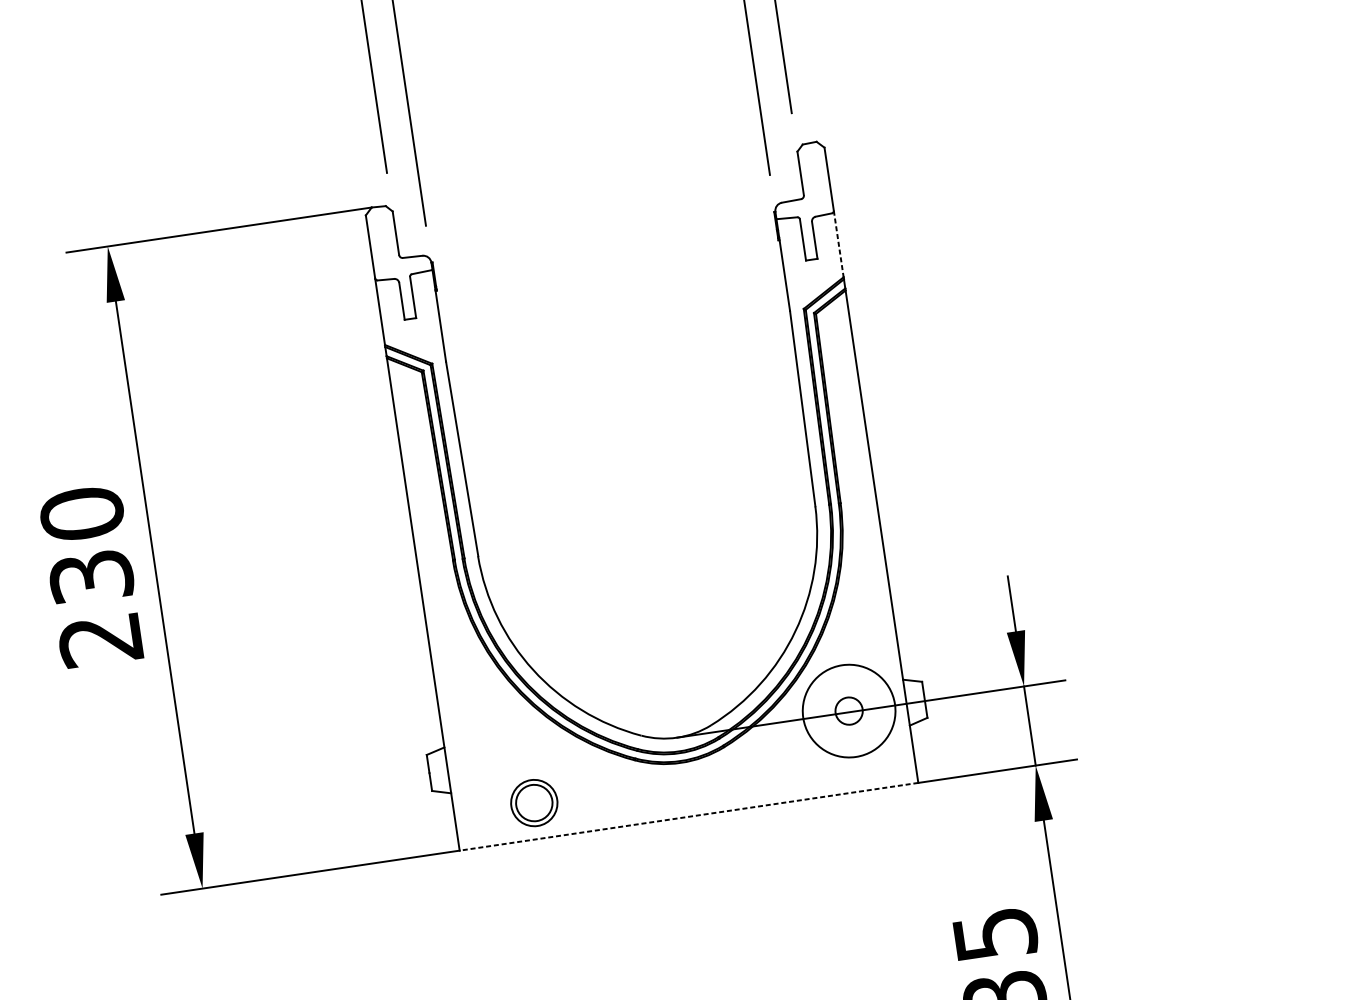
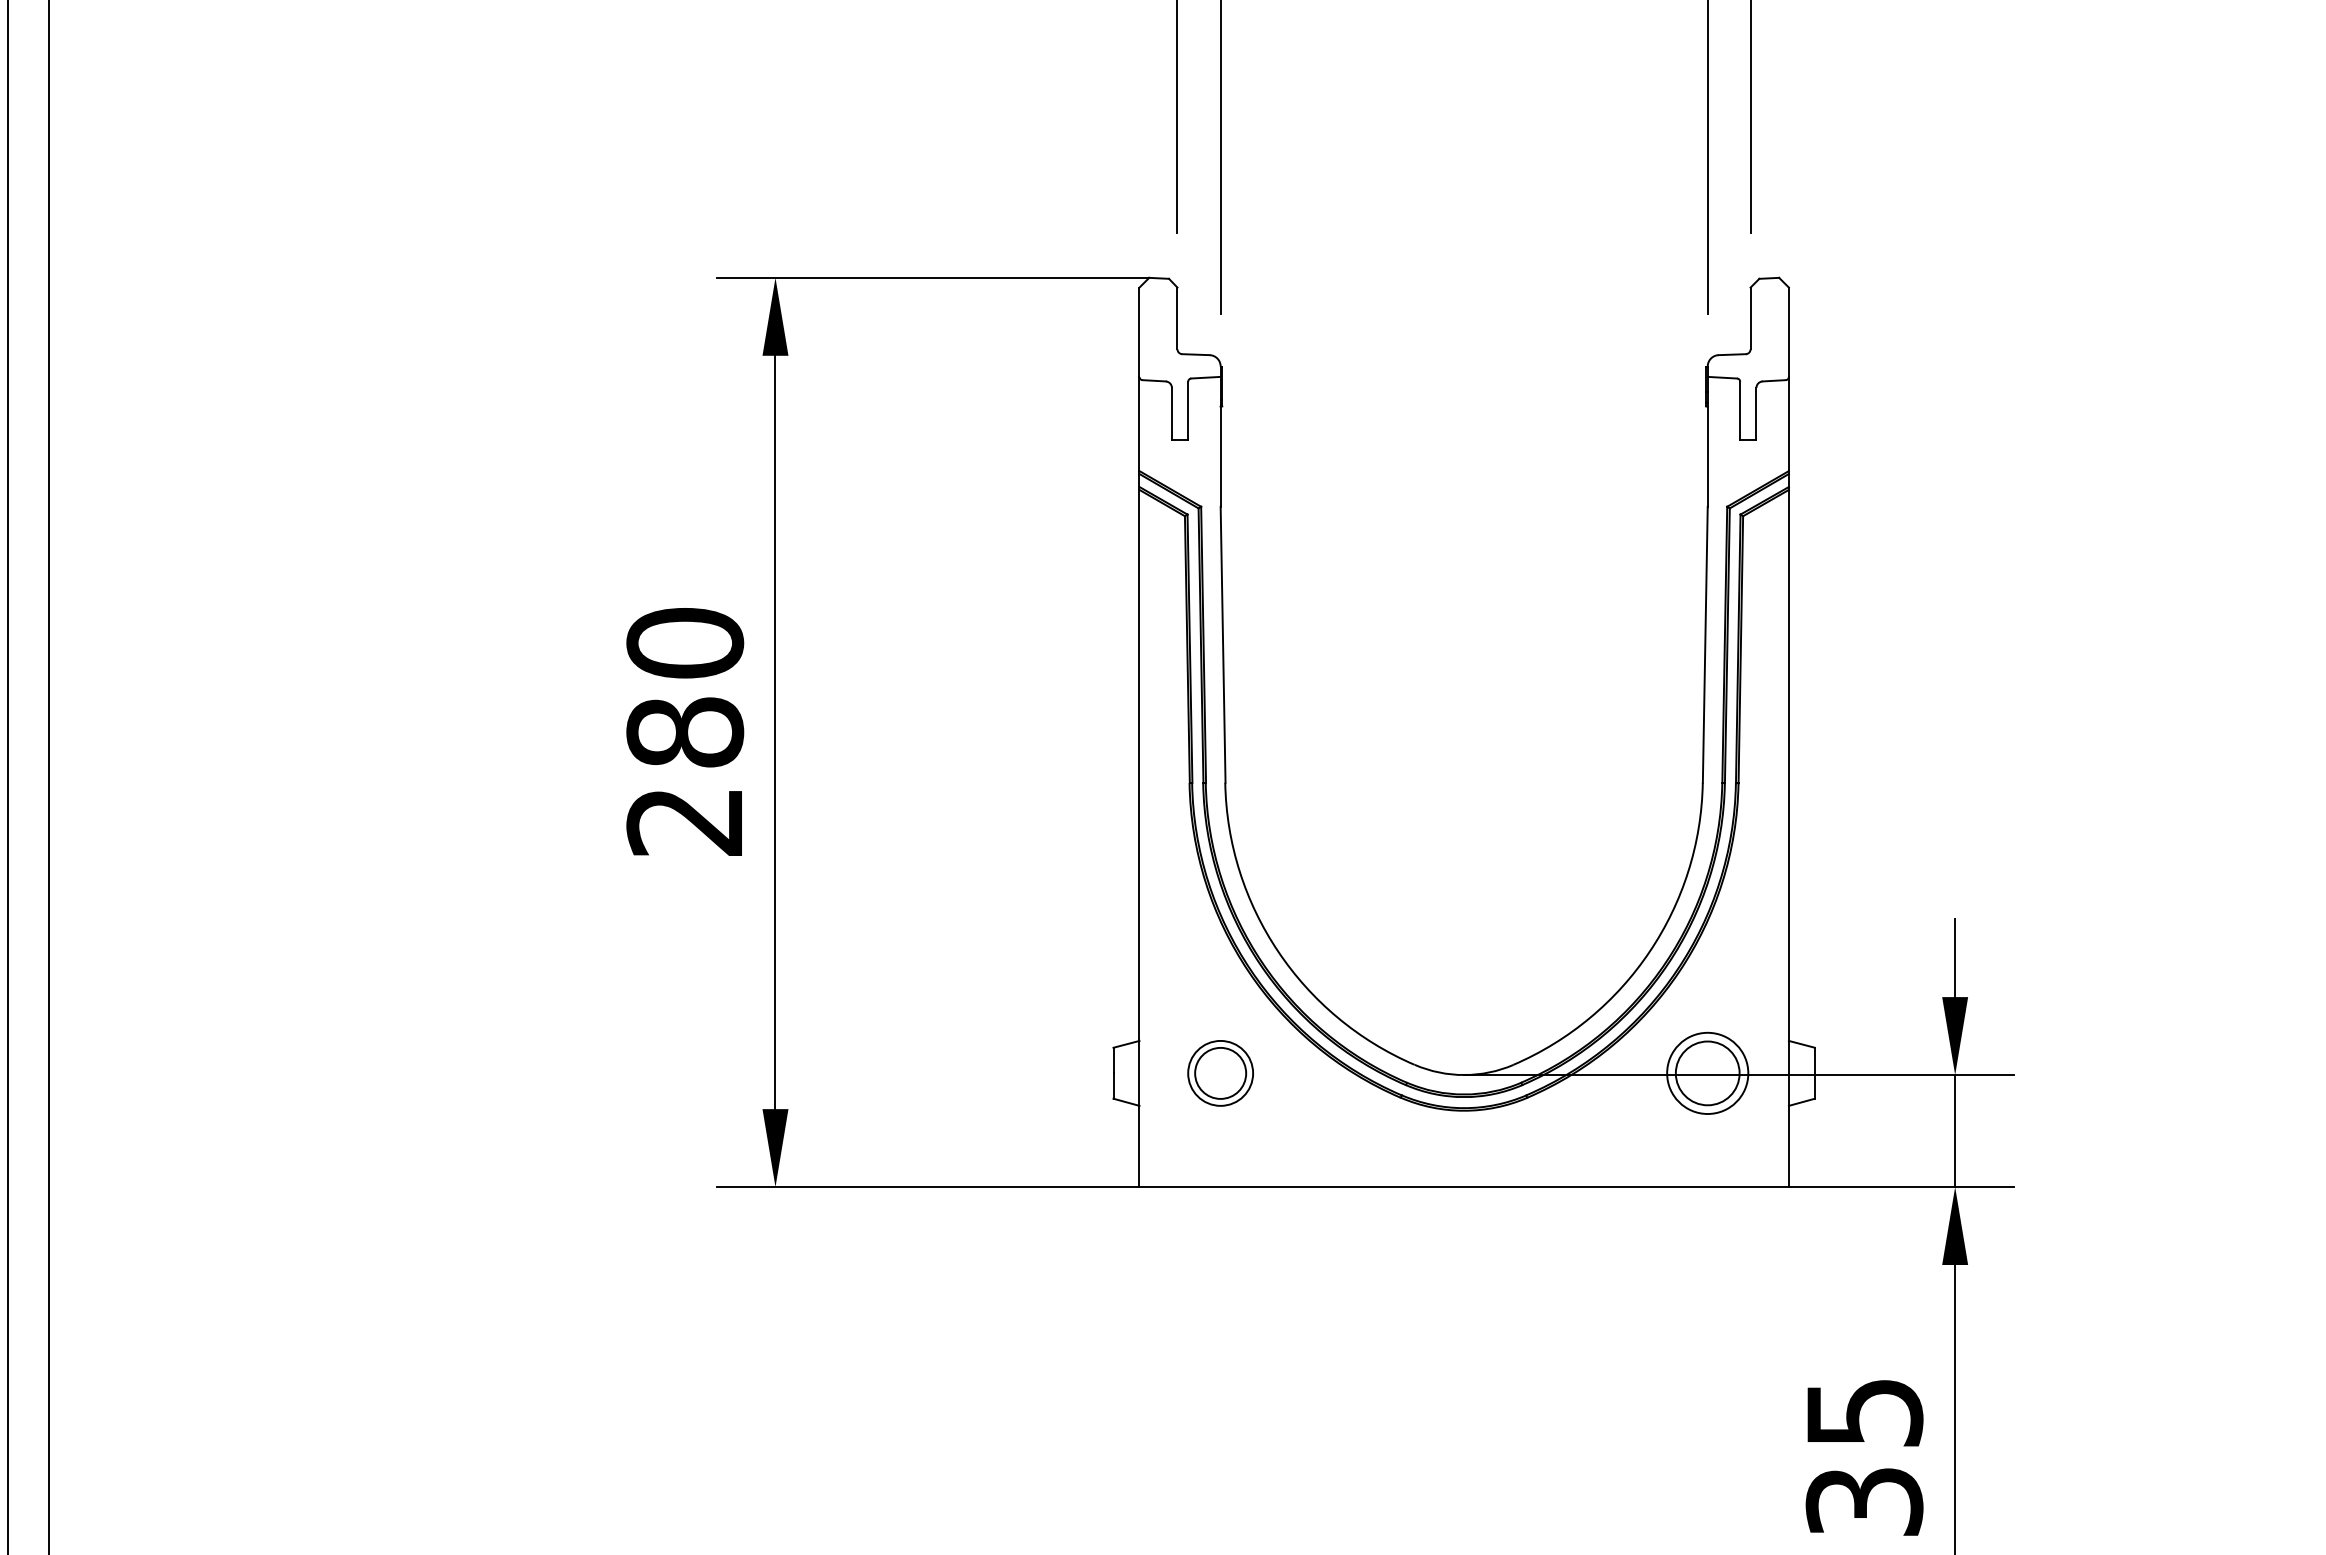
line: (838, 244) -> (1788, 424), dashed -> solid
text: (91, 576) -> (685, 732), 230 -> 280
circle: (848, 711) -> (1707, 1073), size x0.62
circle: (848, 711) -> (1707, 1073), size x1.67
part: (534, 803) -> (1220, 1073), moved
line: (689, 817) -> (1464, 1187), dashed -> solid

